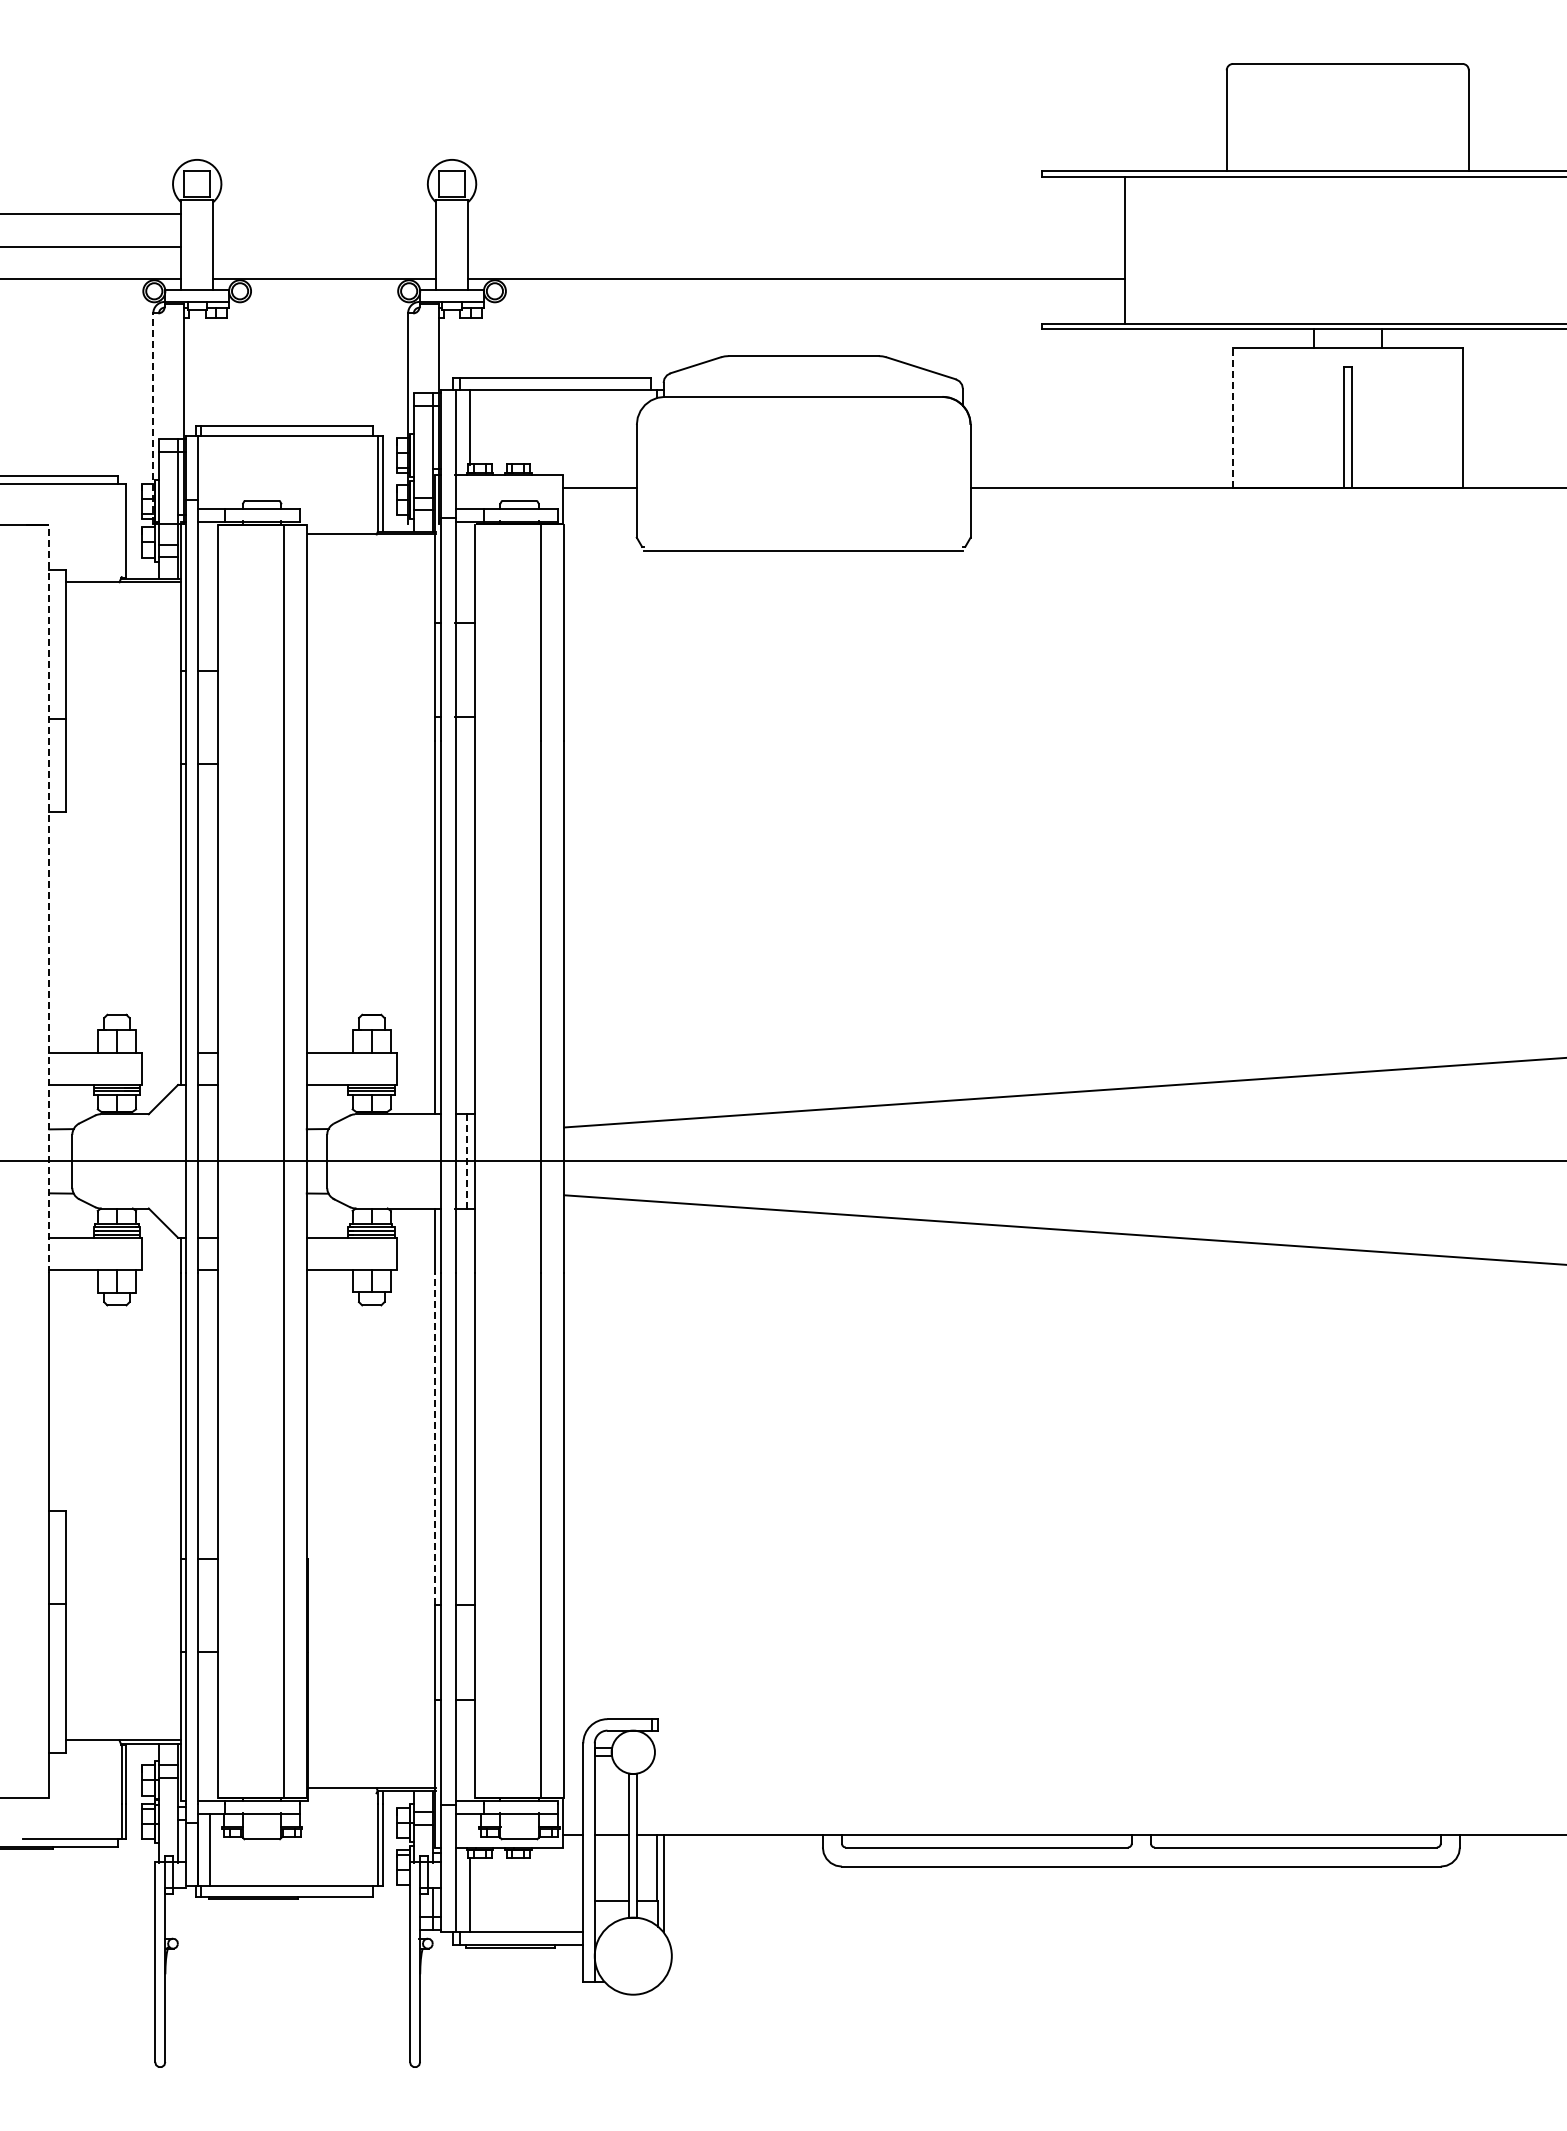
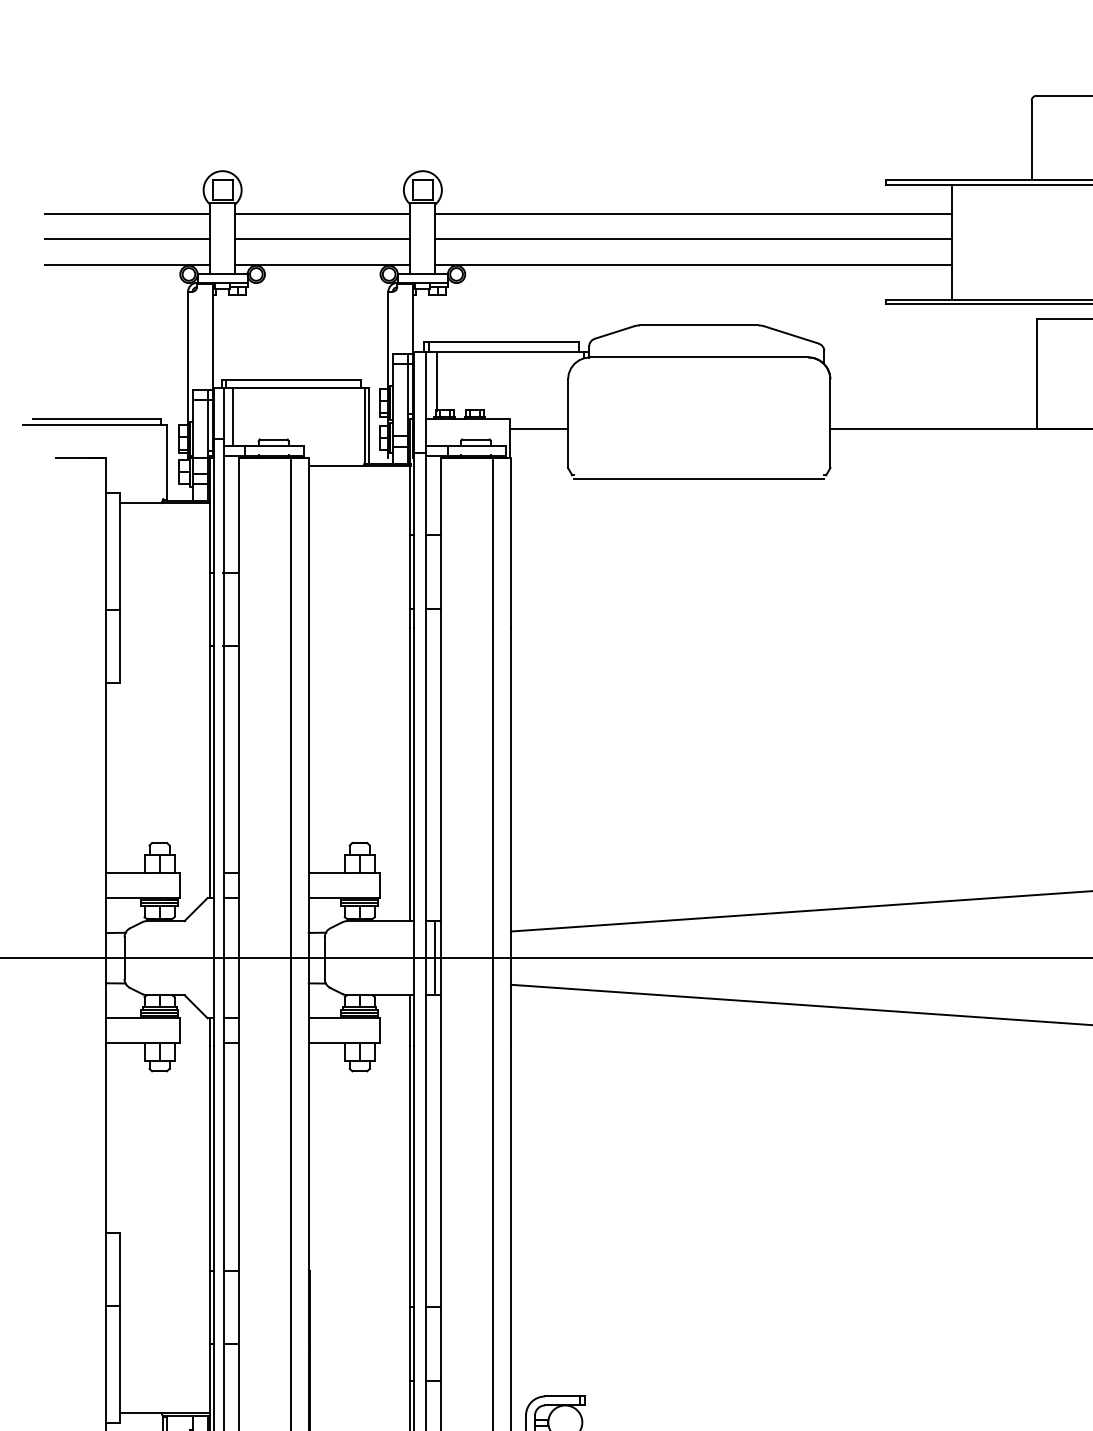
line: (324, 213) -> (322, 213), added
line: (795, 213) -> (692, 213), added
line: (324, 246) -> (322, 239), added
line: (795, 246) -> (692, 239), added
line: (1233, 417) -> (1036, 373), dashed -> solid
line: (153, 418) -> (188, 374), dashed -> solid
line: (210, 472) -> (233, 416), added
line: (49, 898) -> (106, 751), dashed -> solid
line: (467, 1160) -> (435, 957), dashed -> solid
line: (435, 1438) -> (409, 1175), dashed -> solid

